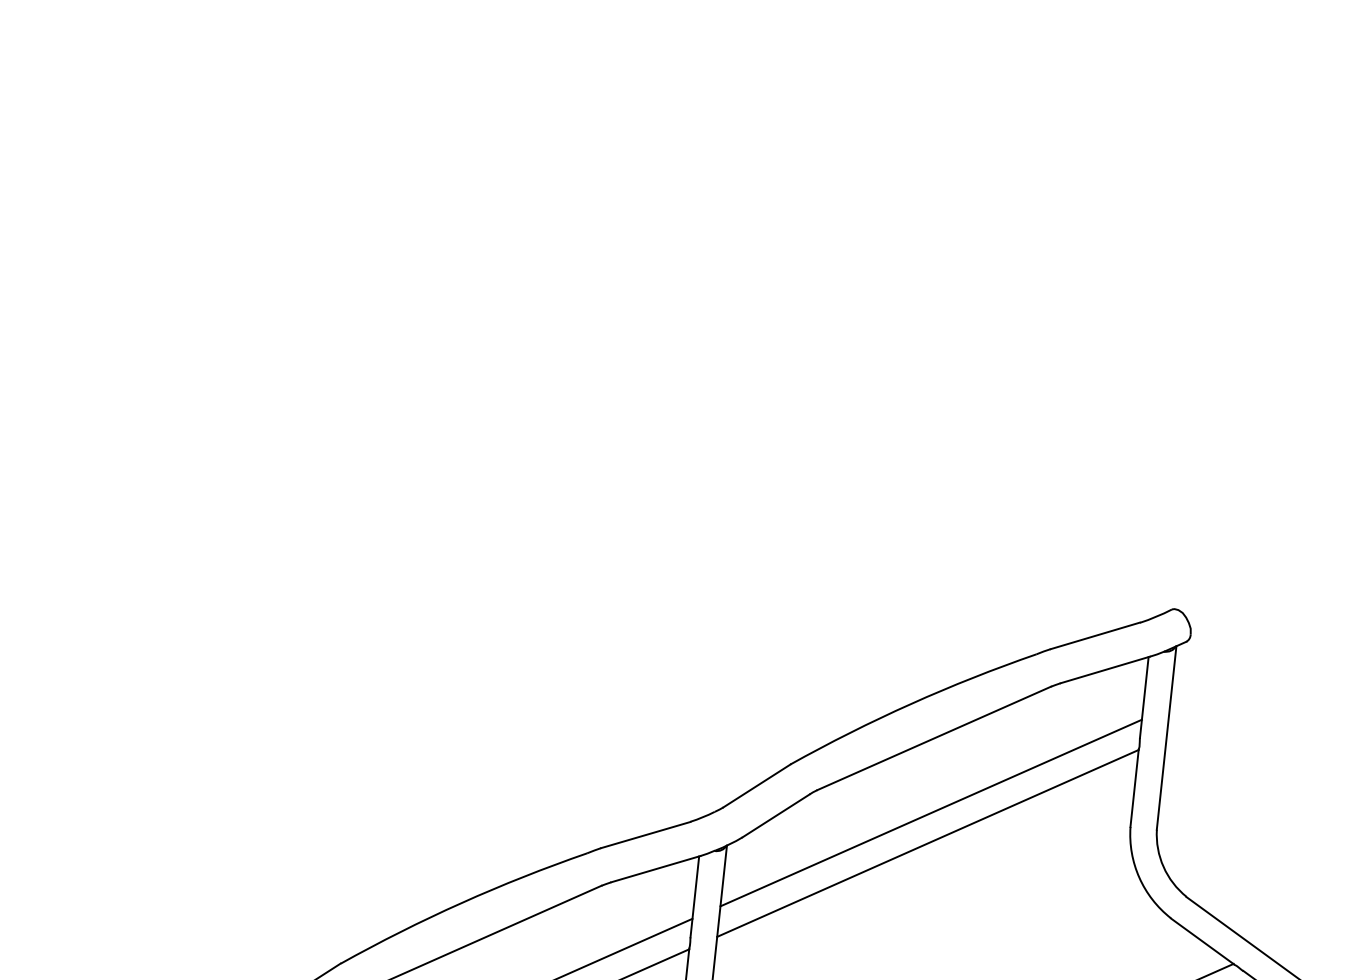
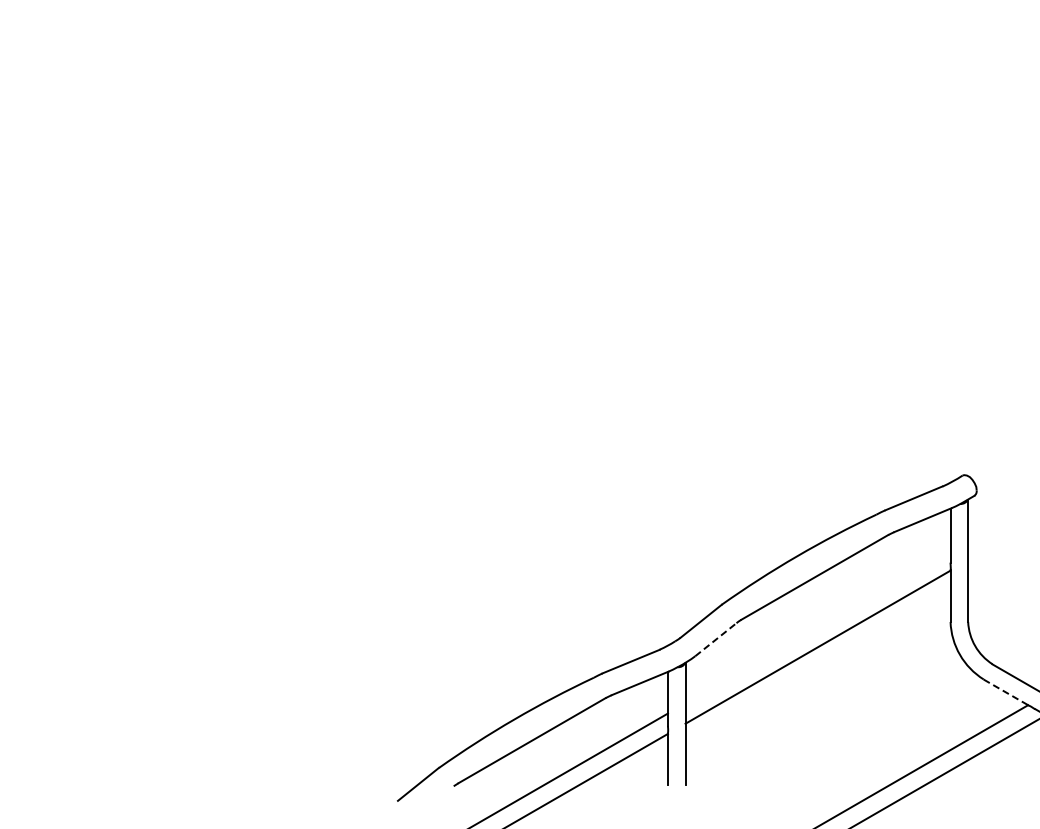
line: (930, 812) -> (817, 626), removed
line: (777, 815) -> (716, 639), solid -> dashed
line: (1203, 941) -> (1006, 692), solid -> dashed

